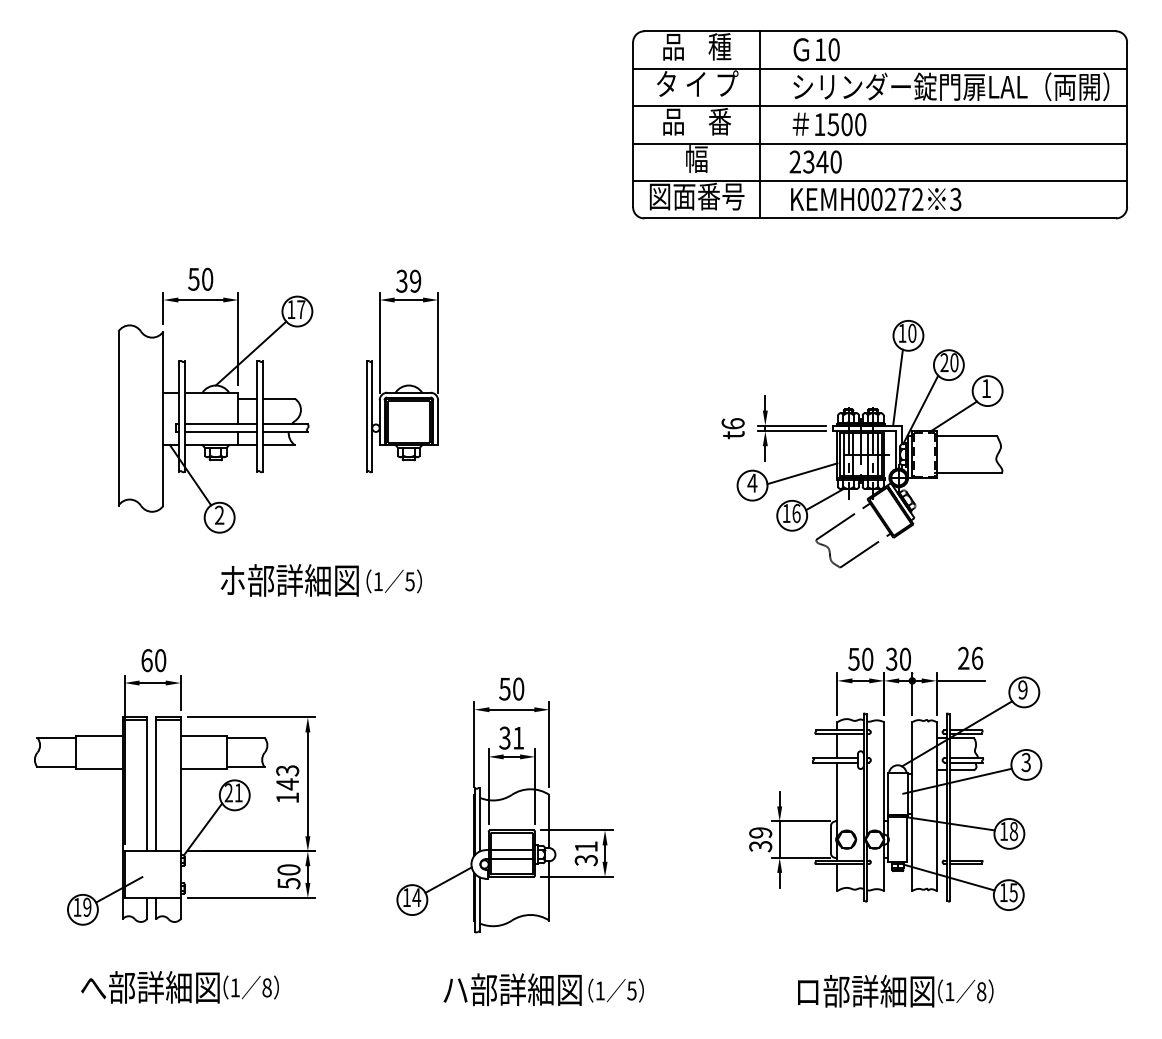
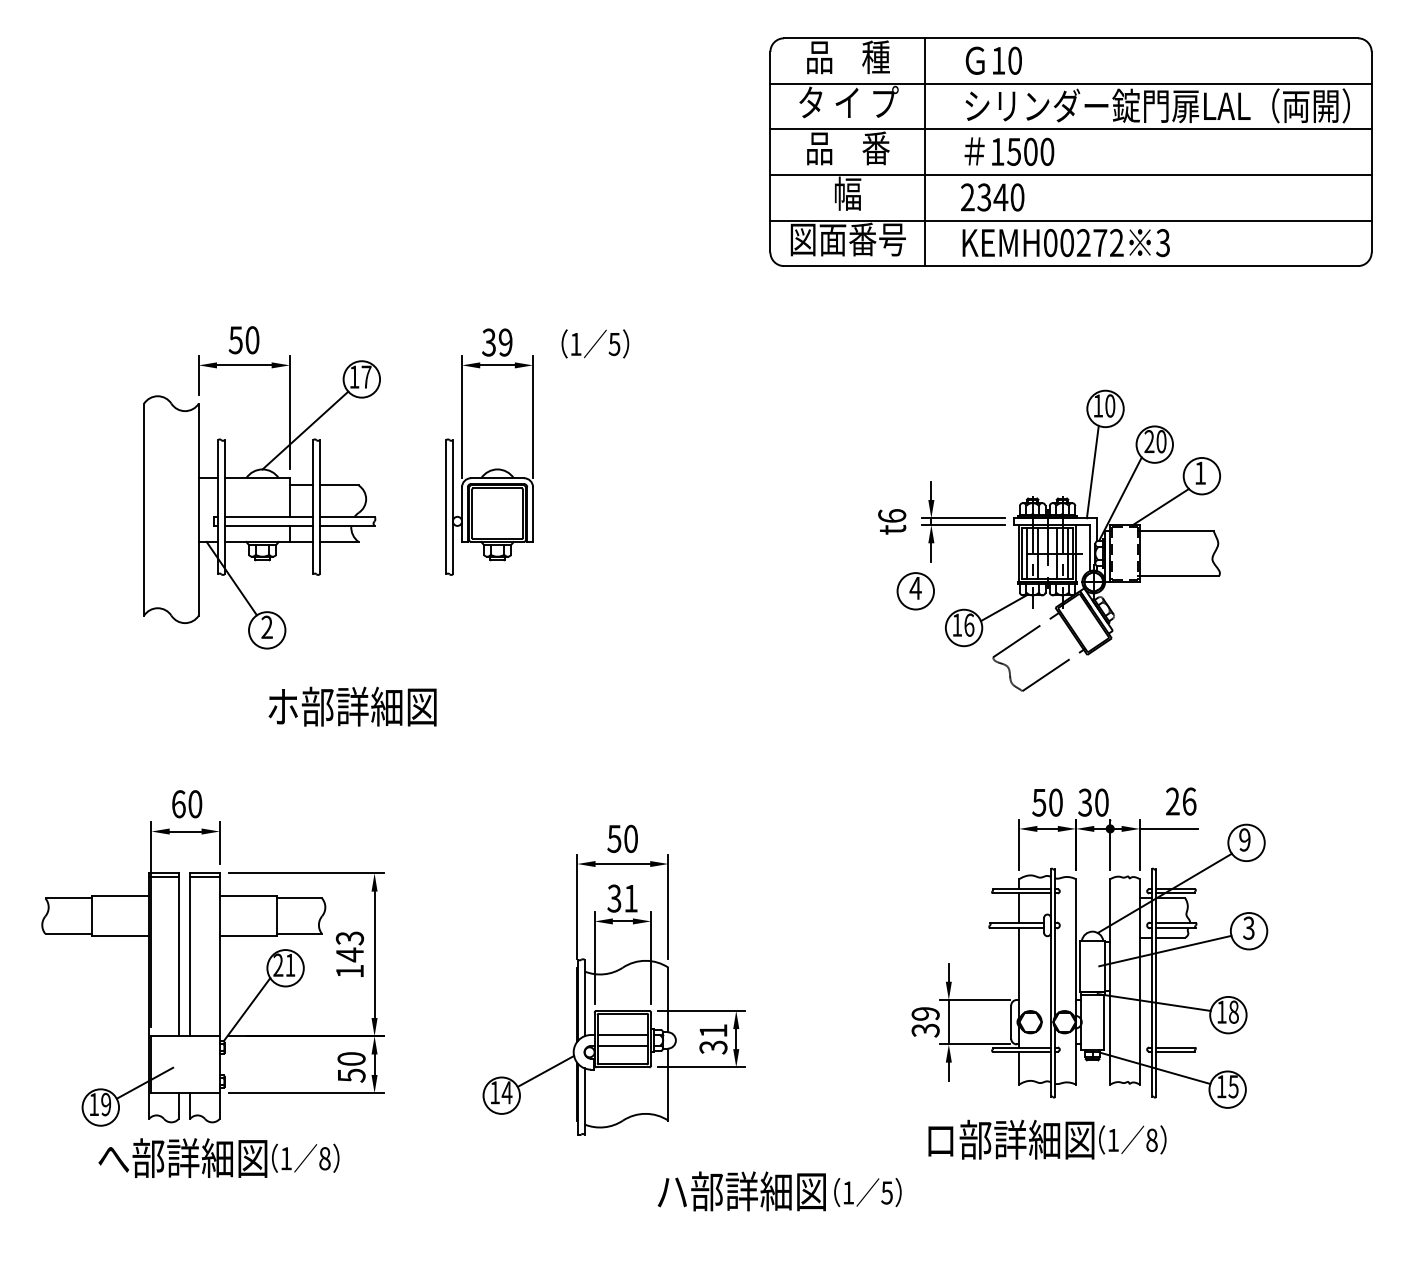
line: (802, 473) -> (976, 576), removed
text: (393, 581) -> (594, 344), moved
text: (179, 987) -> (218, 1158), moved
text: (543, 989) -> (779, 1191), moved
text: (895, 991) -> (1047, 1140), moved

